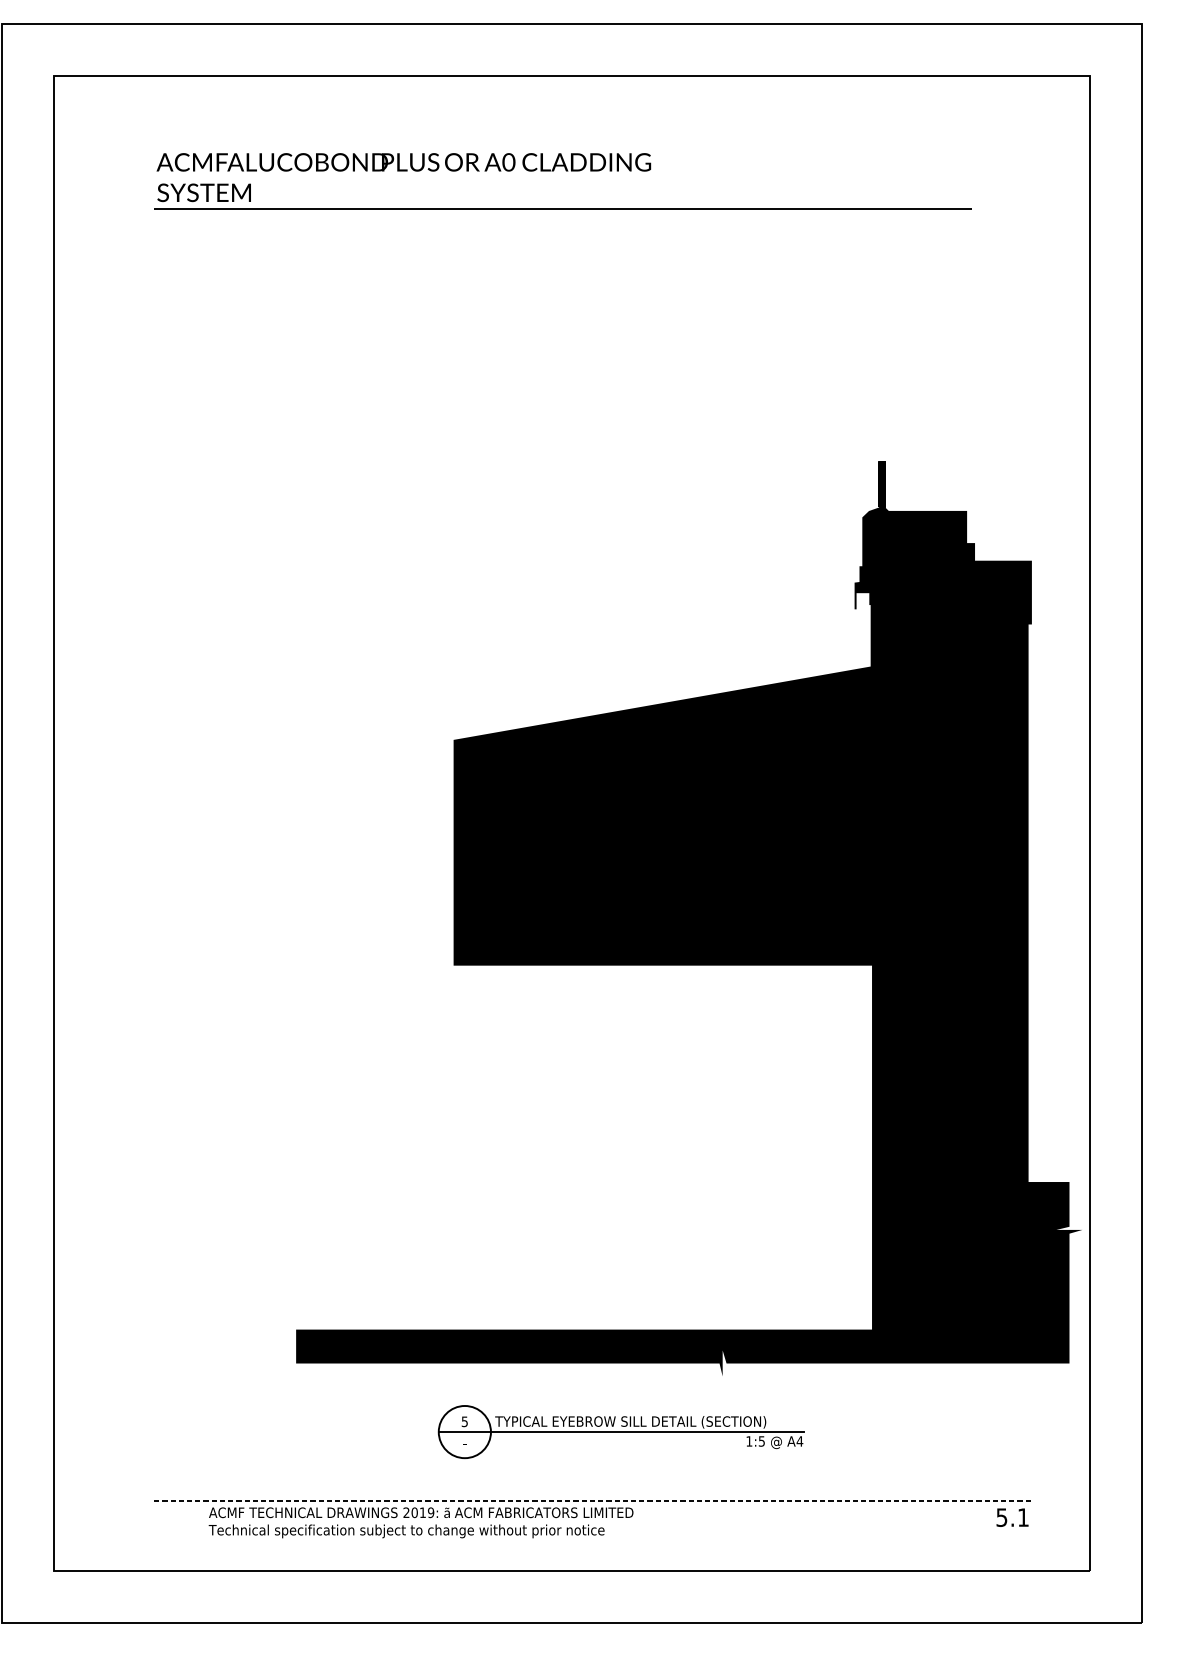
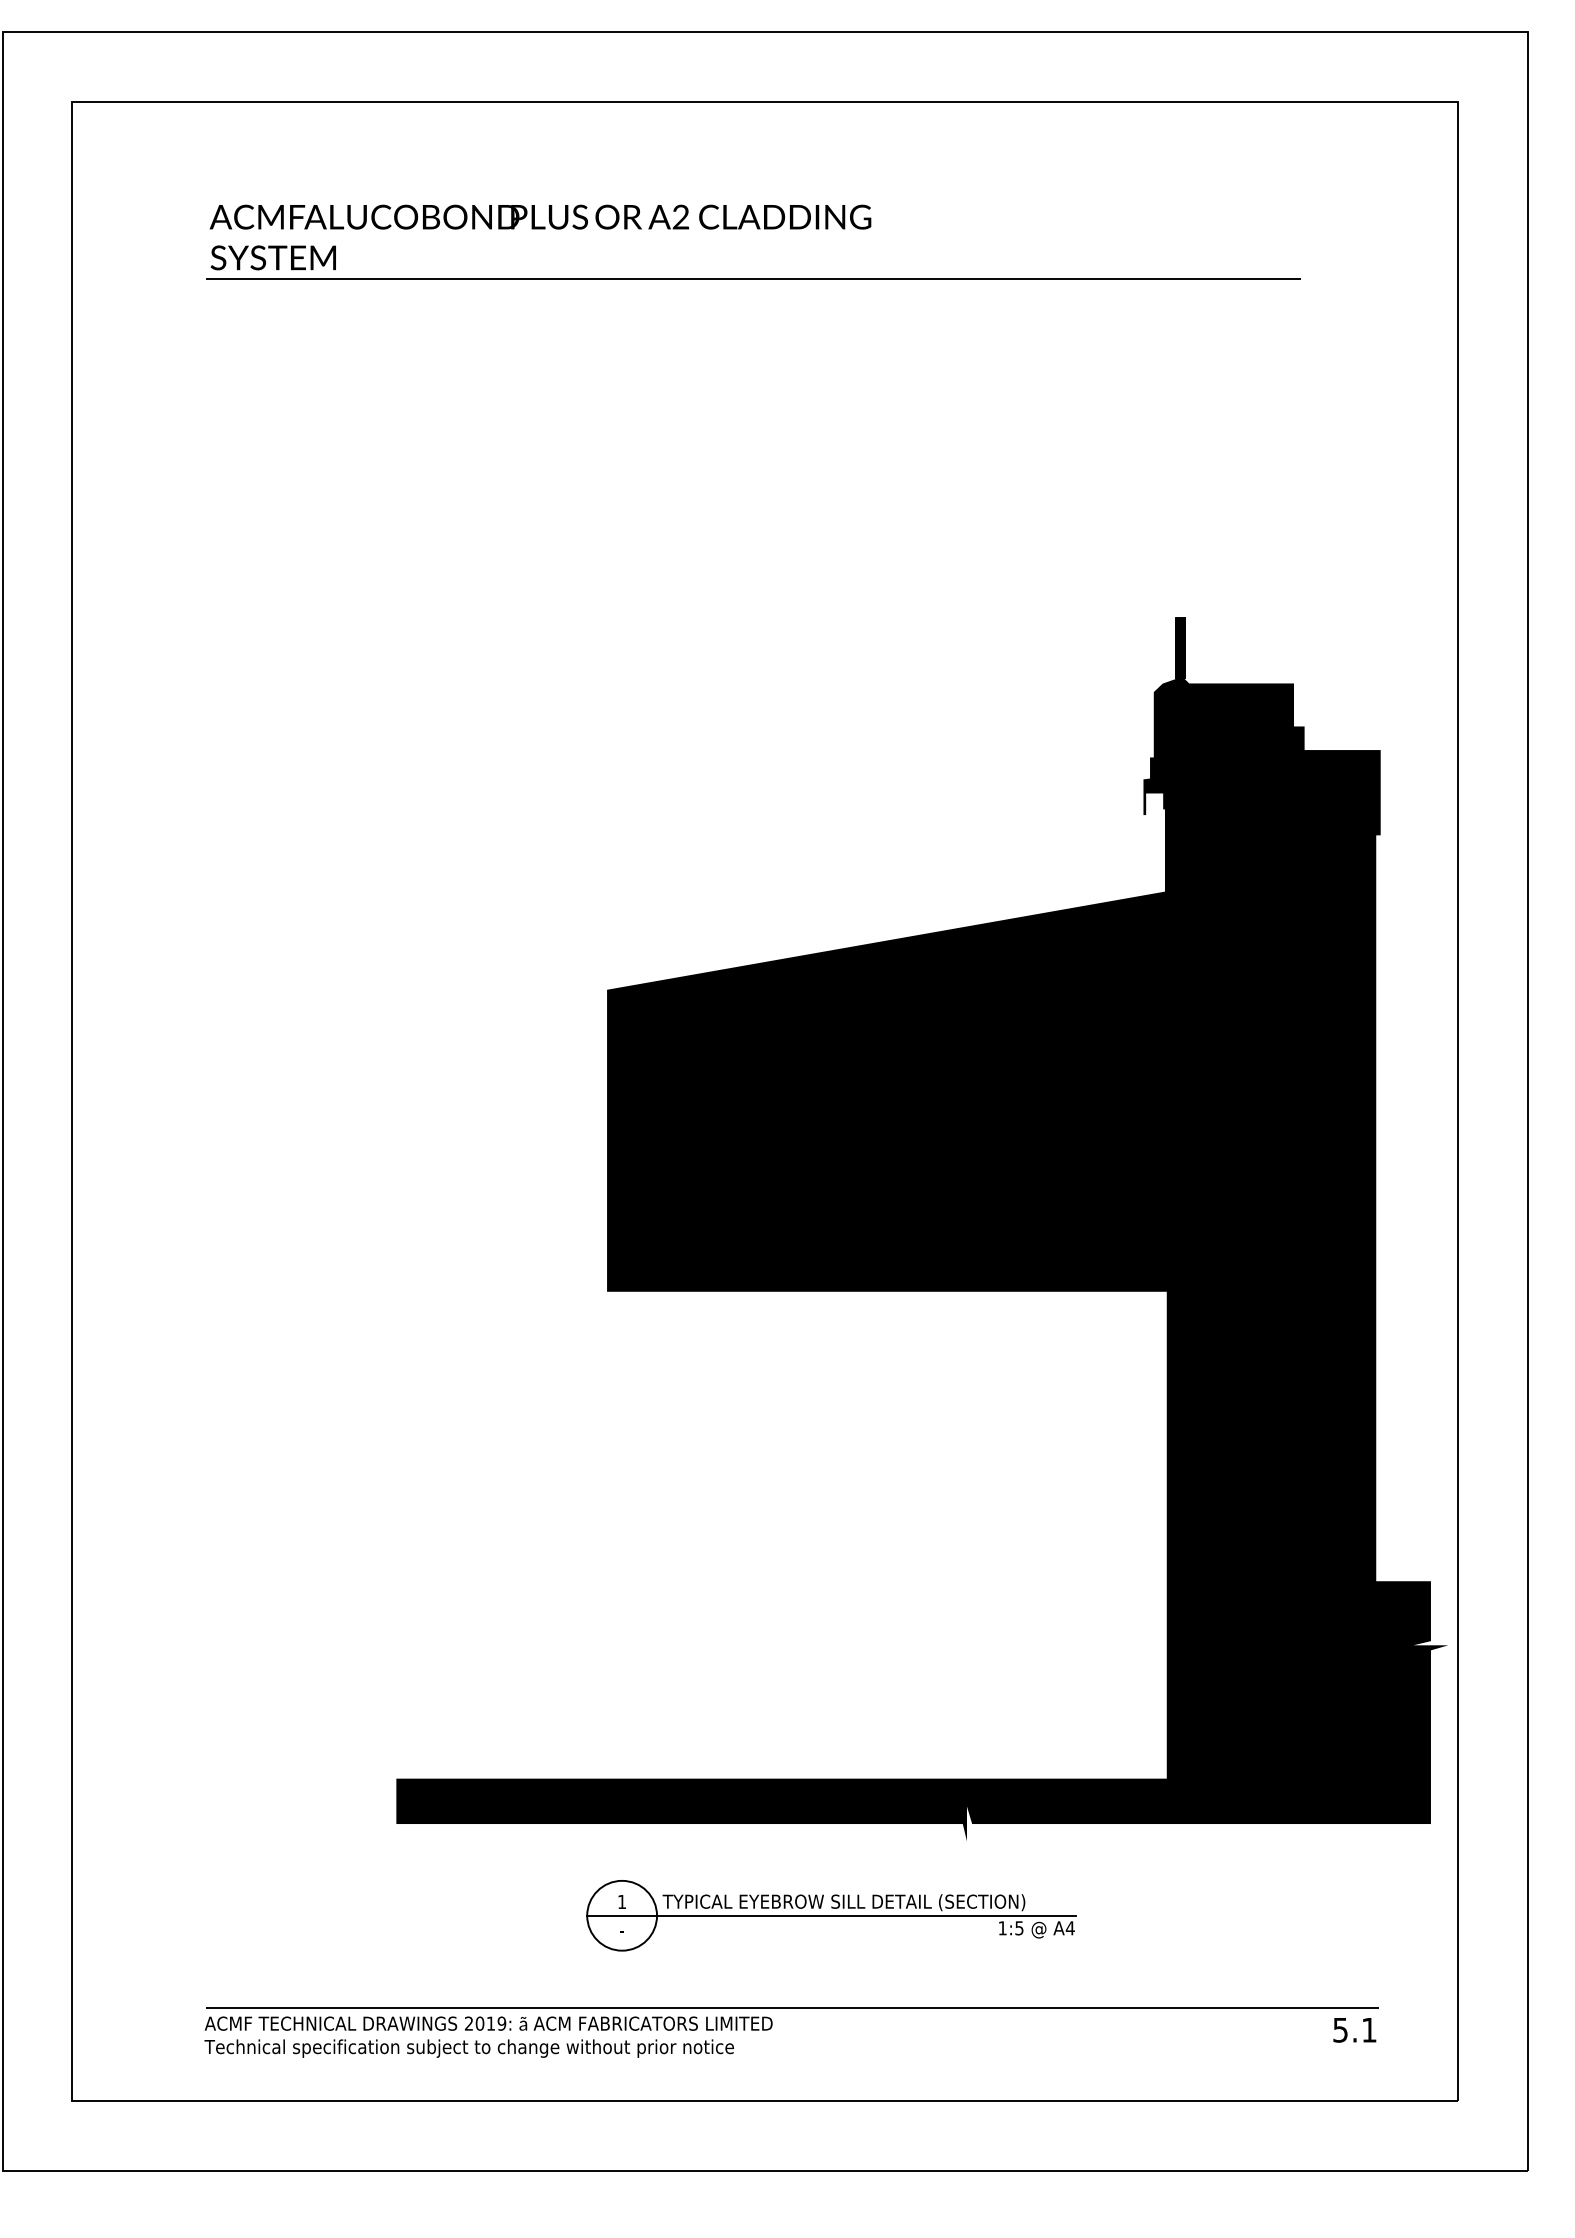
text: (508, 162) -> (680, 217), A0 -> A2
text: (465, 1422) -> (622, 1902), 5 -> 1
line: (592, 1501) -> (793, 2008), dashed -> solid
text: (421, 1522) -> (488, 2036), moved

